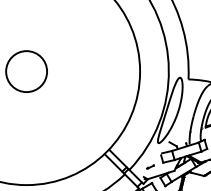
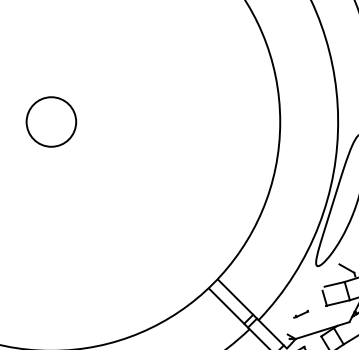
circle: (26, 71) -> (51, 121), size x0.6

